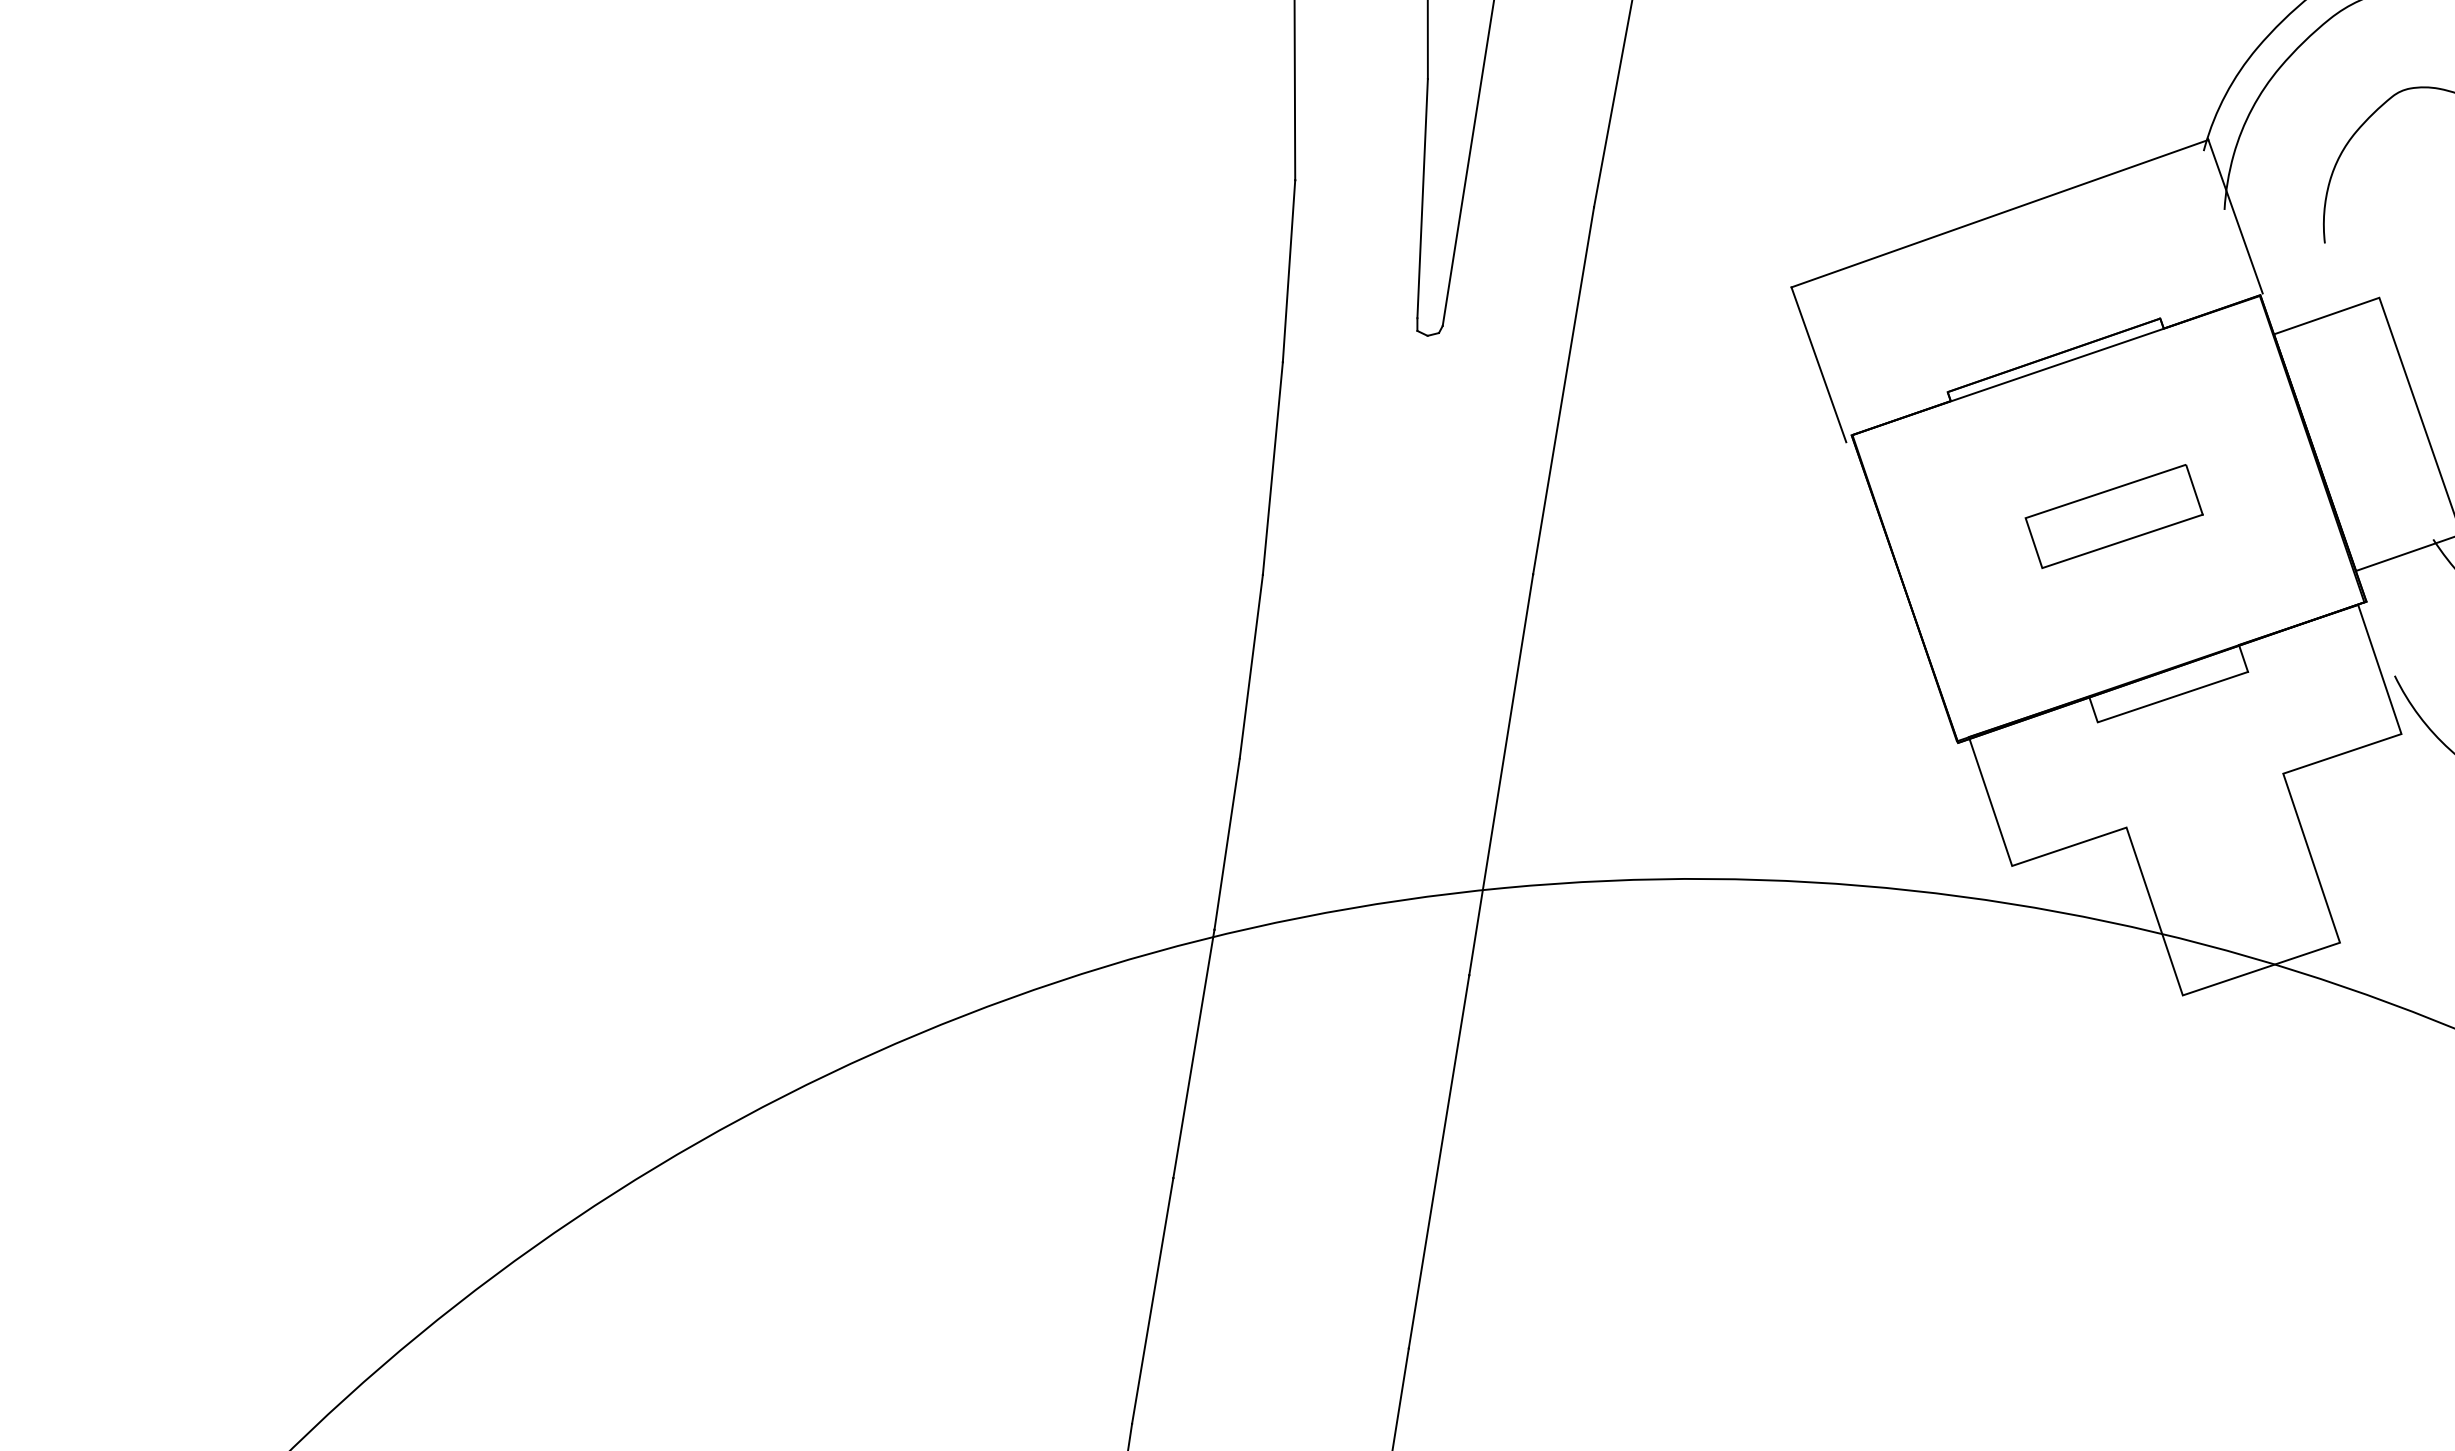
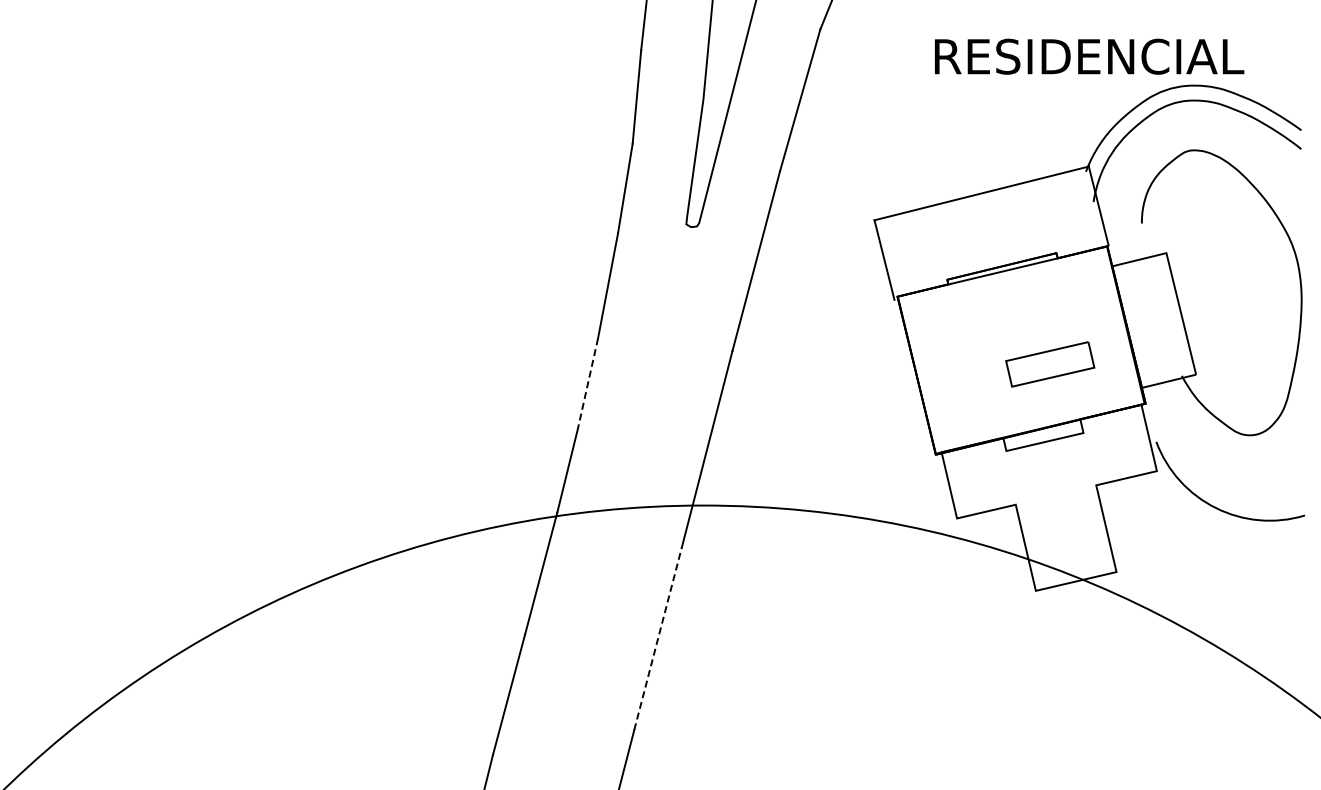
part: (2114, 516) -> (1050, 364), moved
line: (1250, 668) -> (587, 384), solid -> dashed
line: (1439, 1161) -> (658, 638), solid -> dashed

